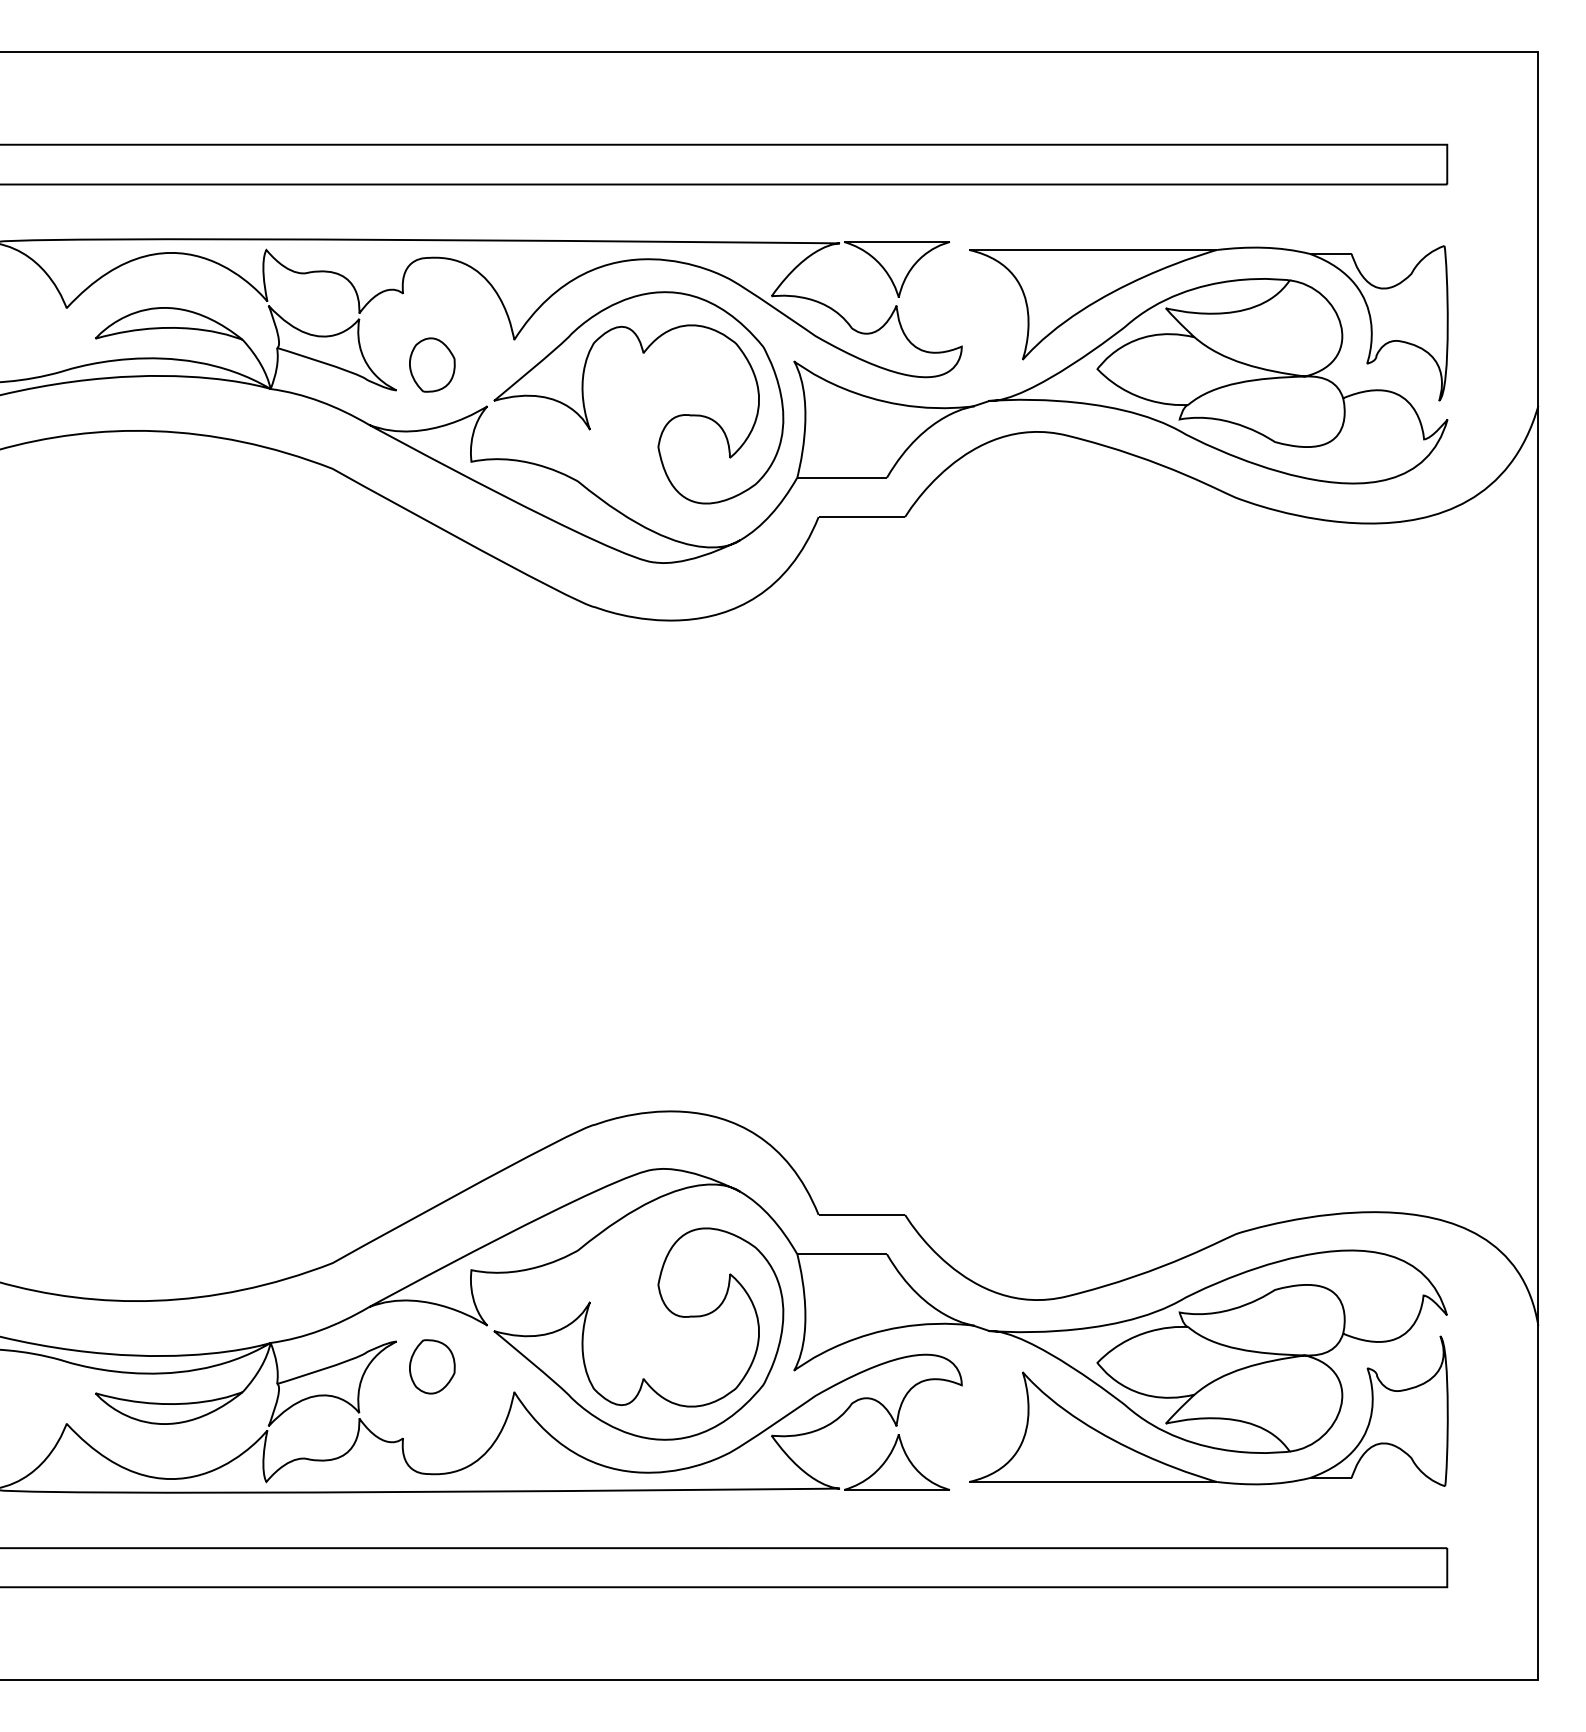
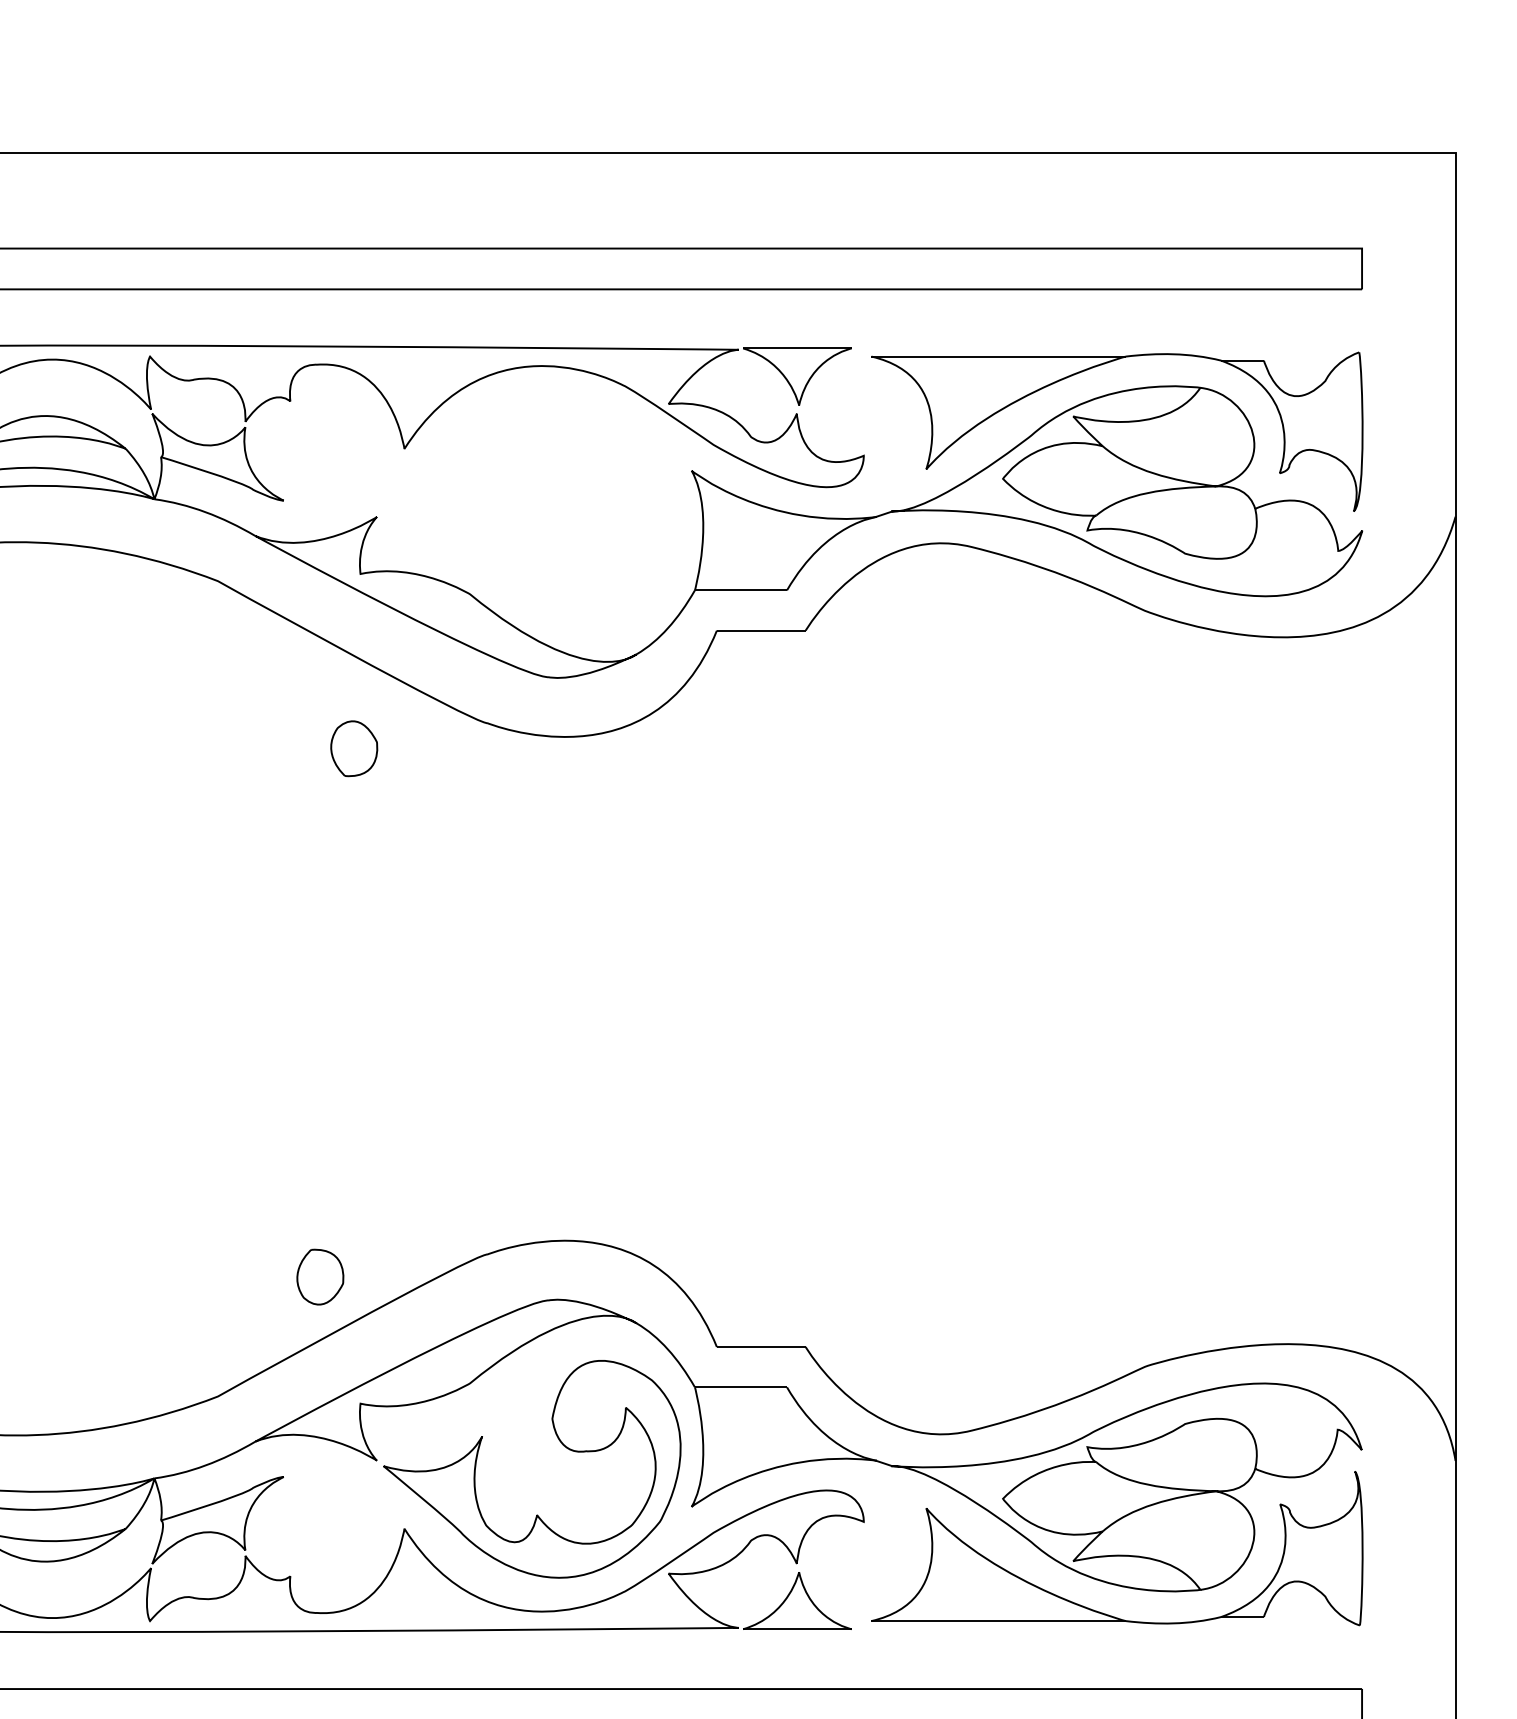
part: (432, 364) -> (354, 748), moved
part: (665, 424) -> (559, 535), removed
part: (432, 1366) -> (320, 1276), moved

